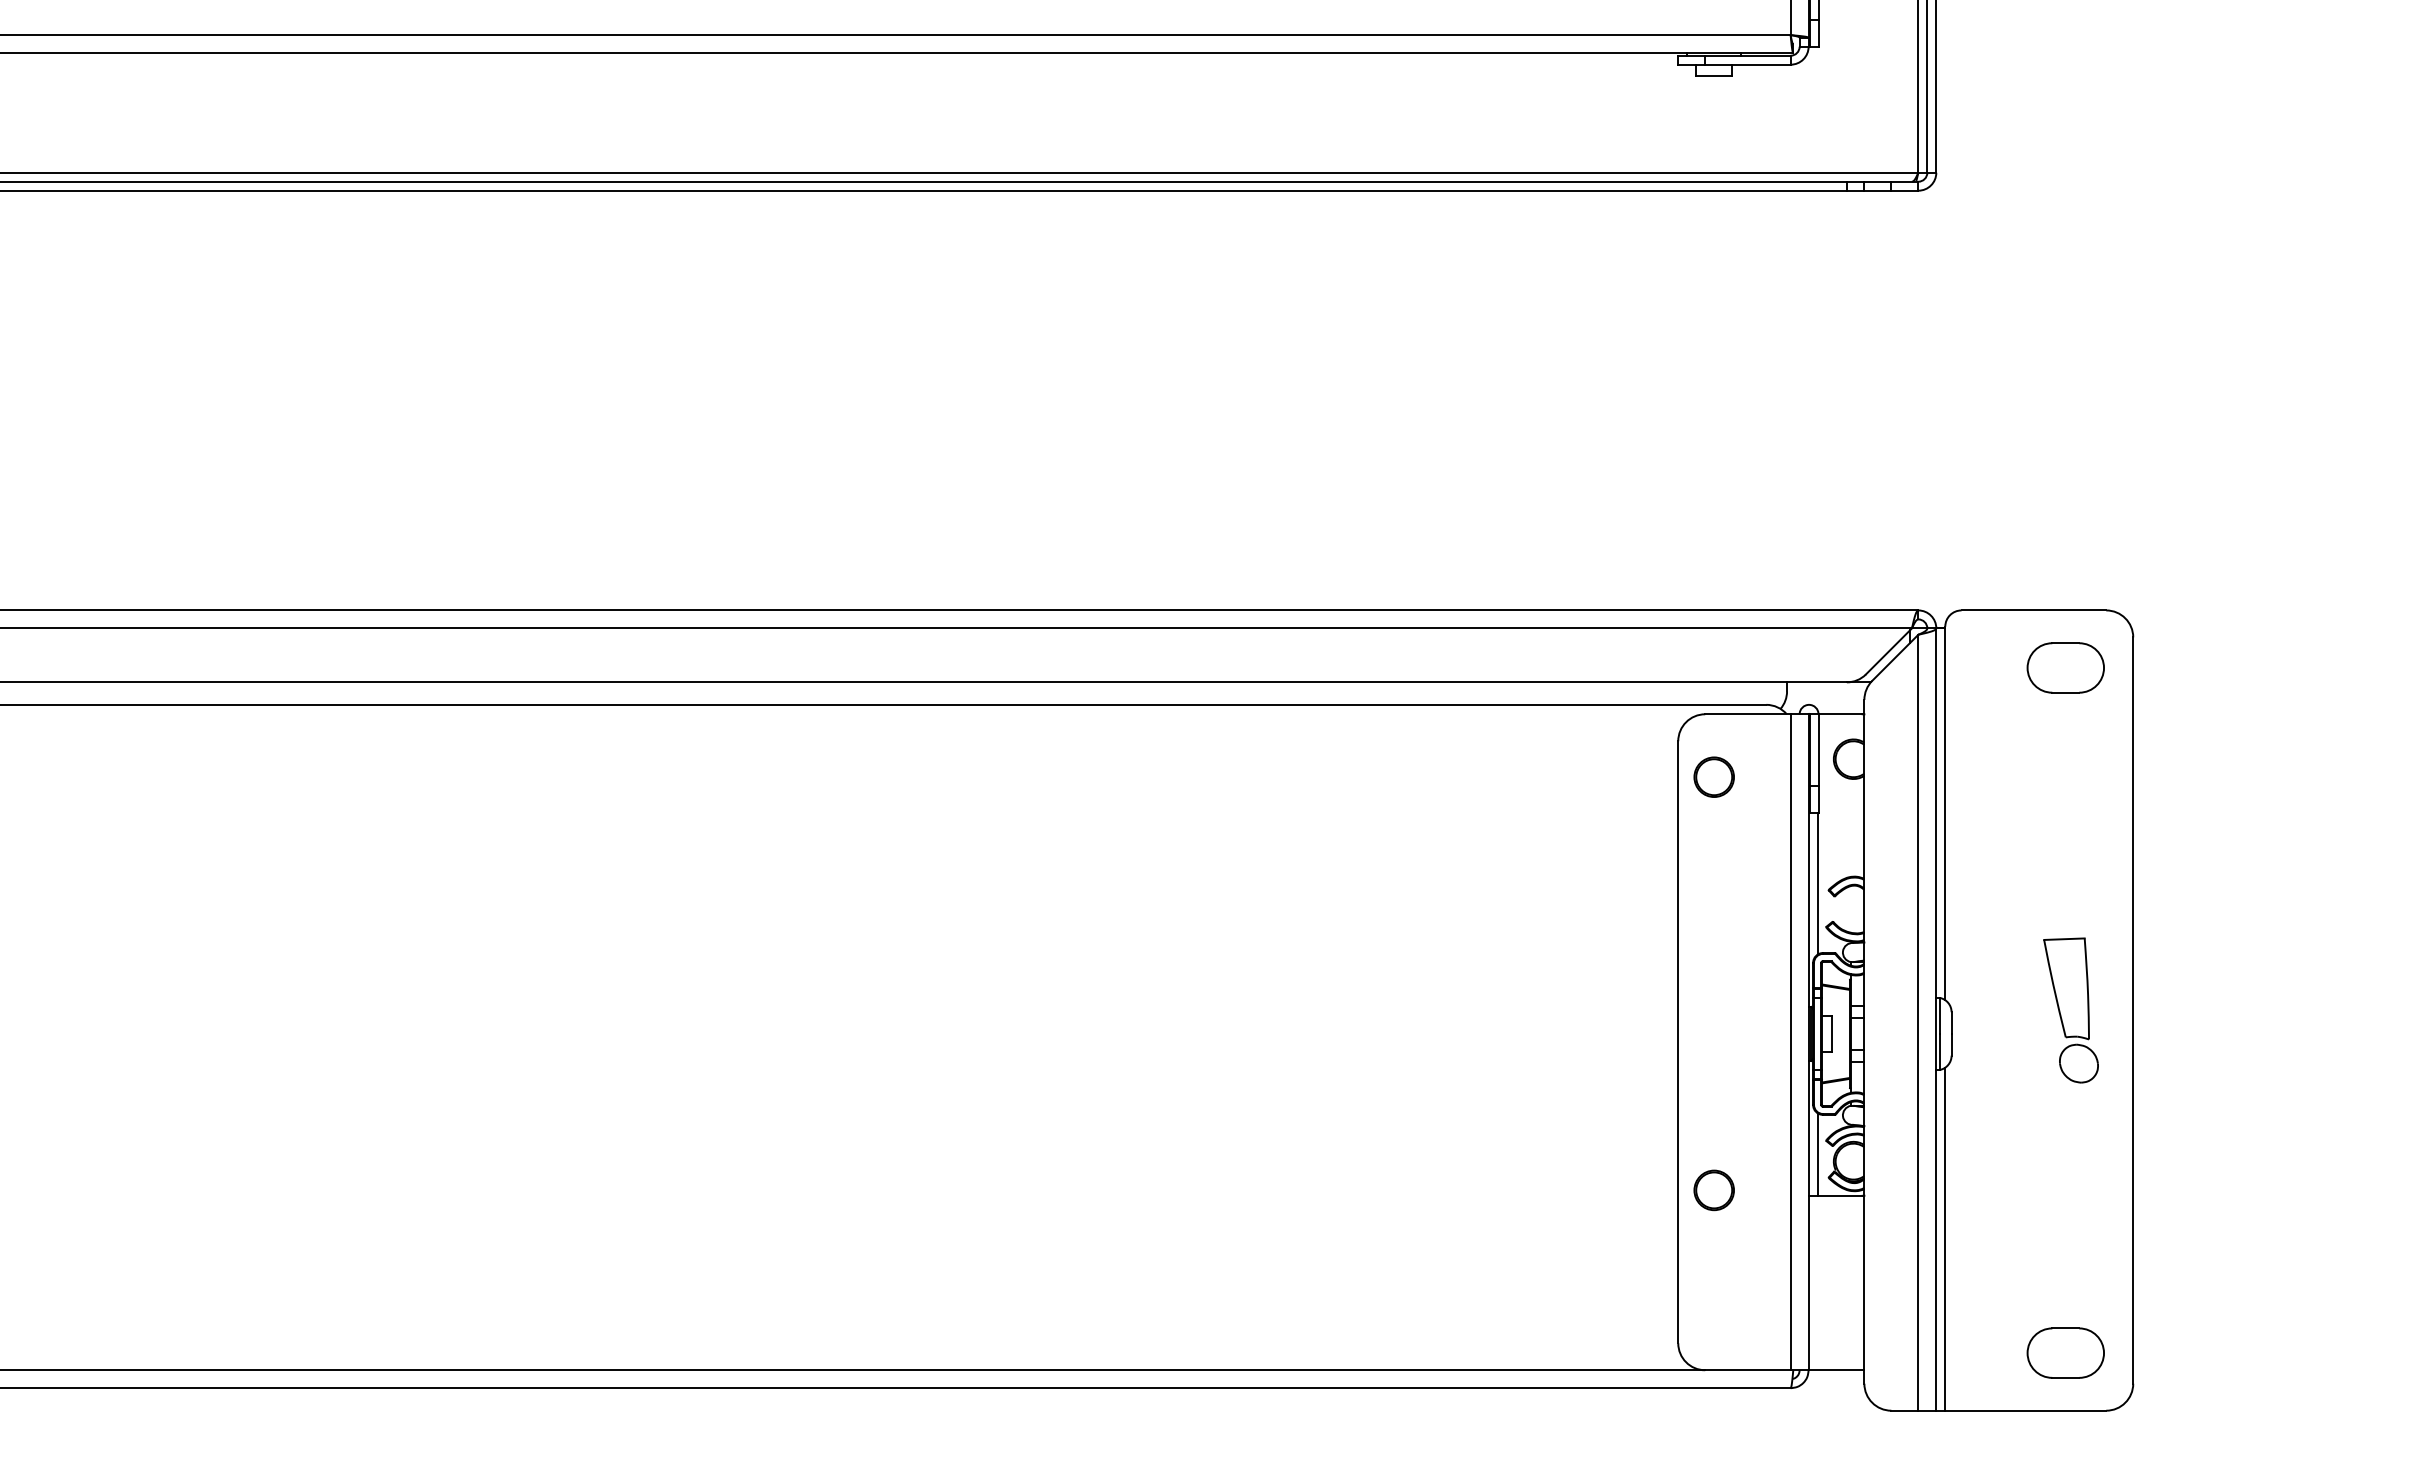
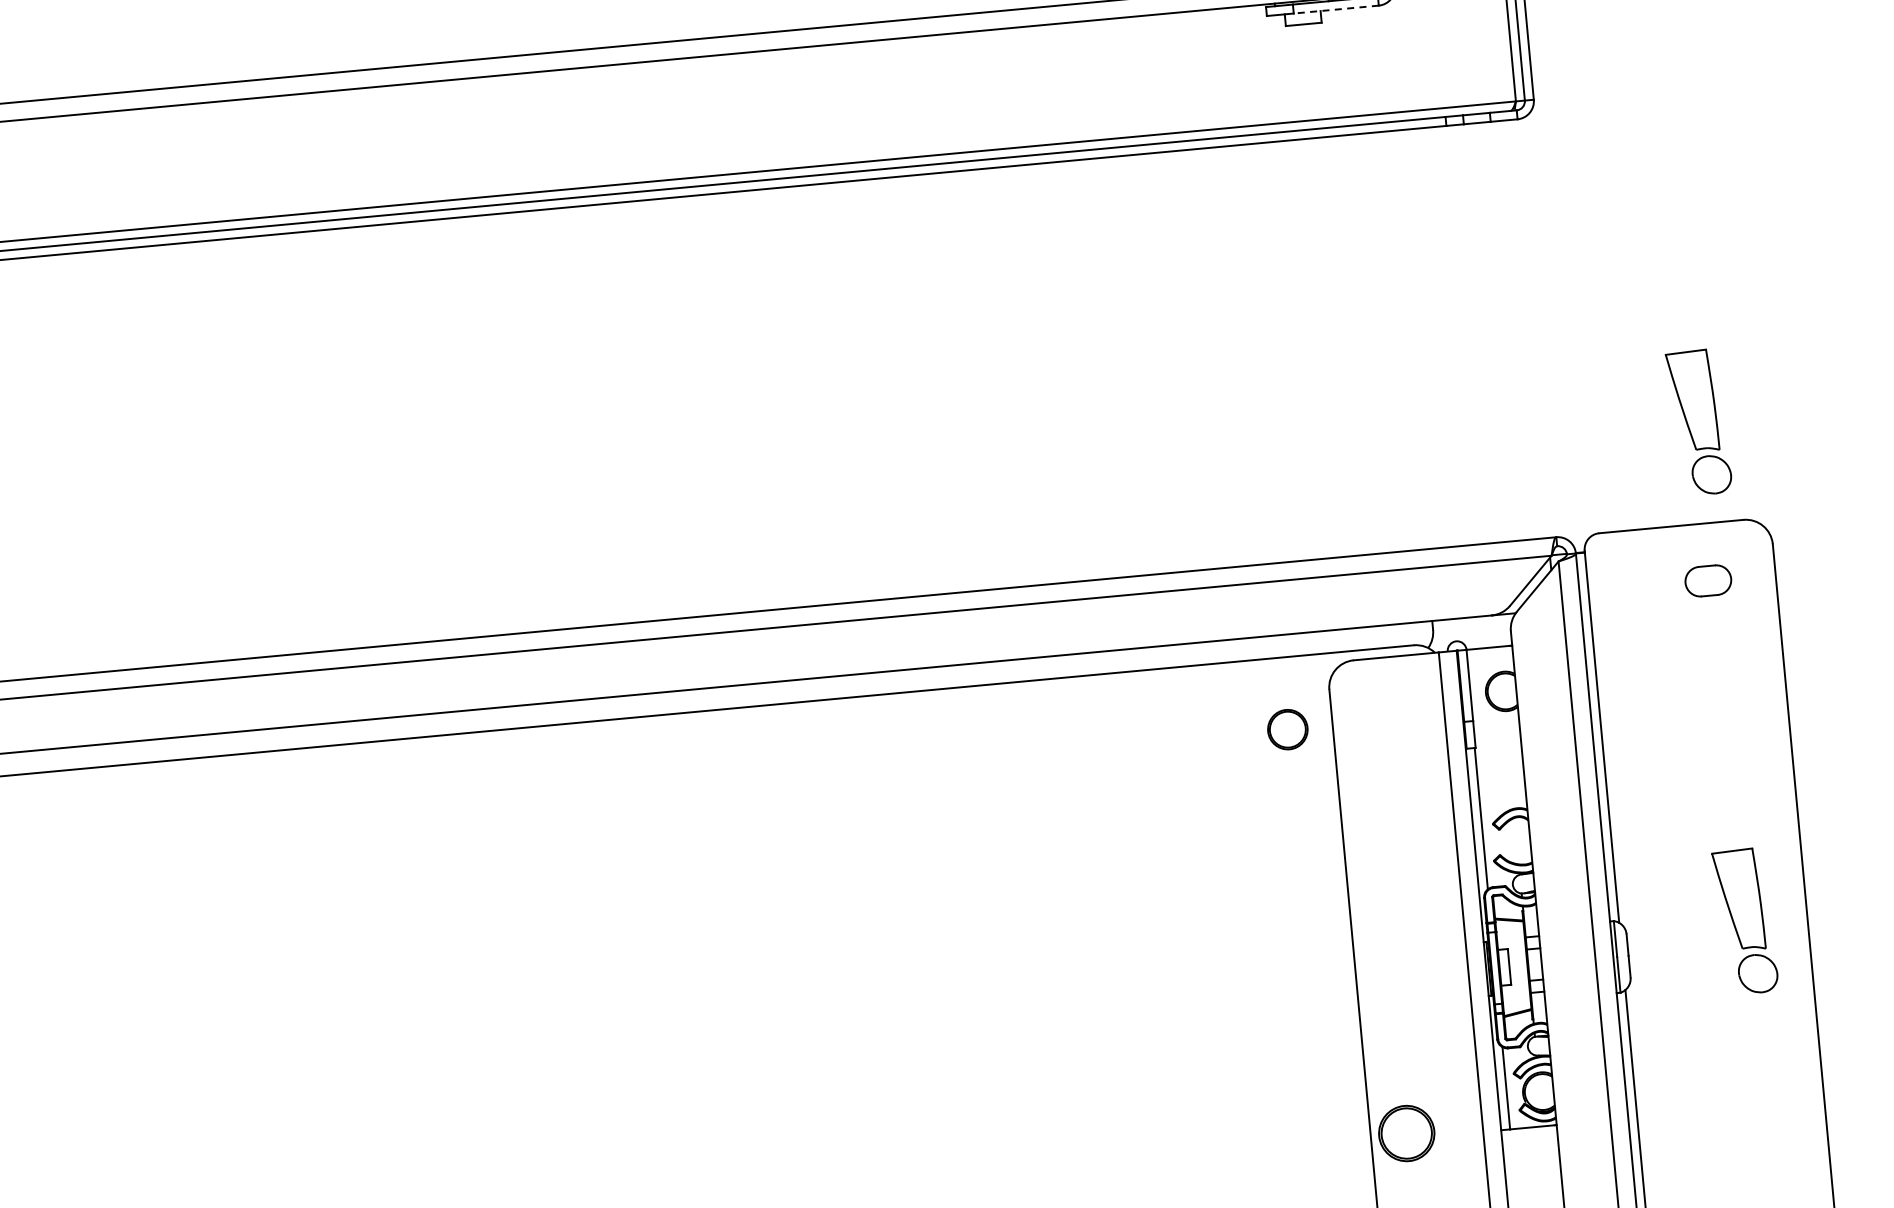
line: (1747, 64) -> (1335, 9), solid -> dashed
part: (2070, 509) -> (1698, 422), added
part: (2065, 667) -> (1708, 580), size x0.6
part: (1713, 776) -> (1287, 729), moved
part: (1713, 1190) -> (1405, 1133), size x1.4

